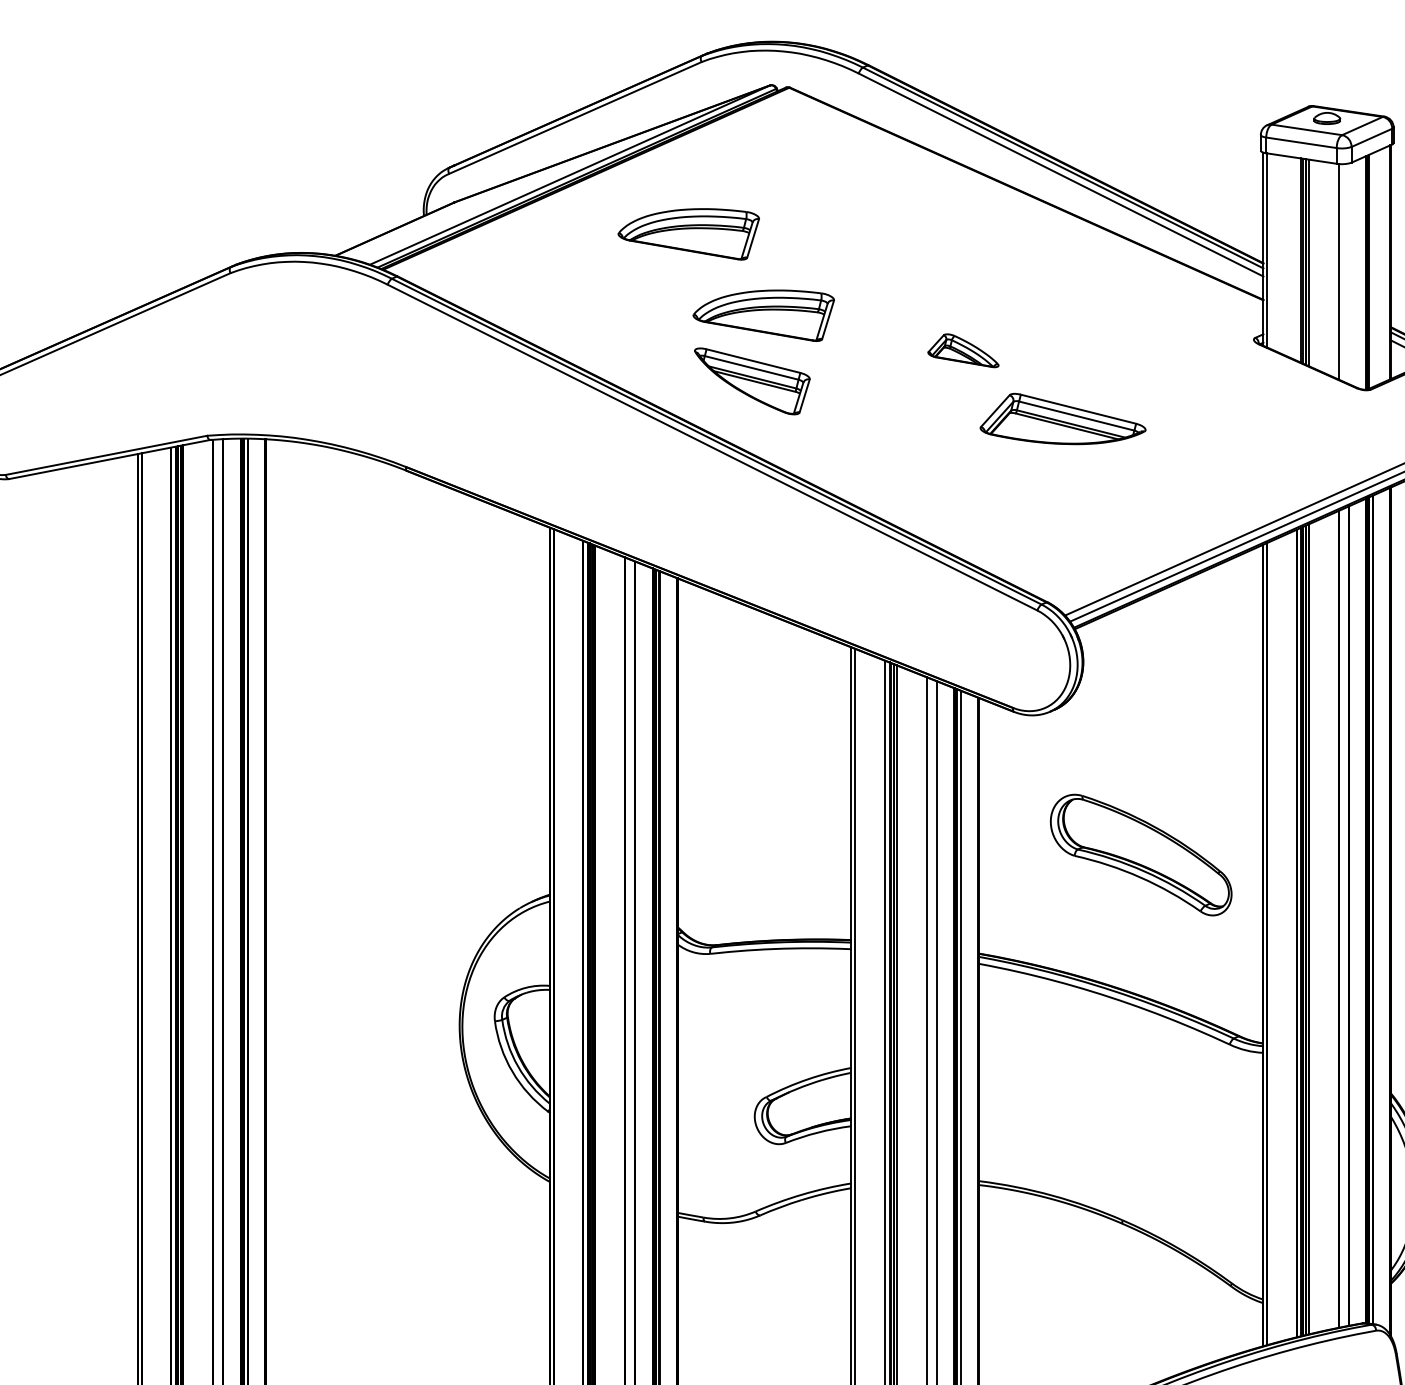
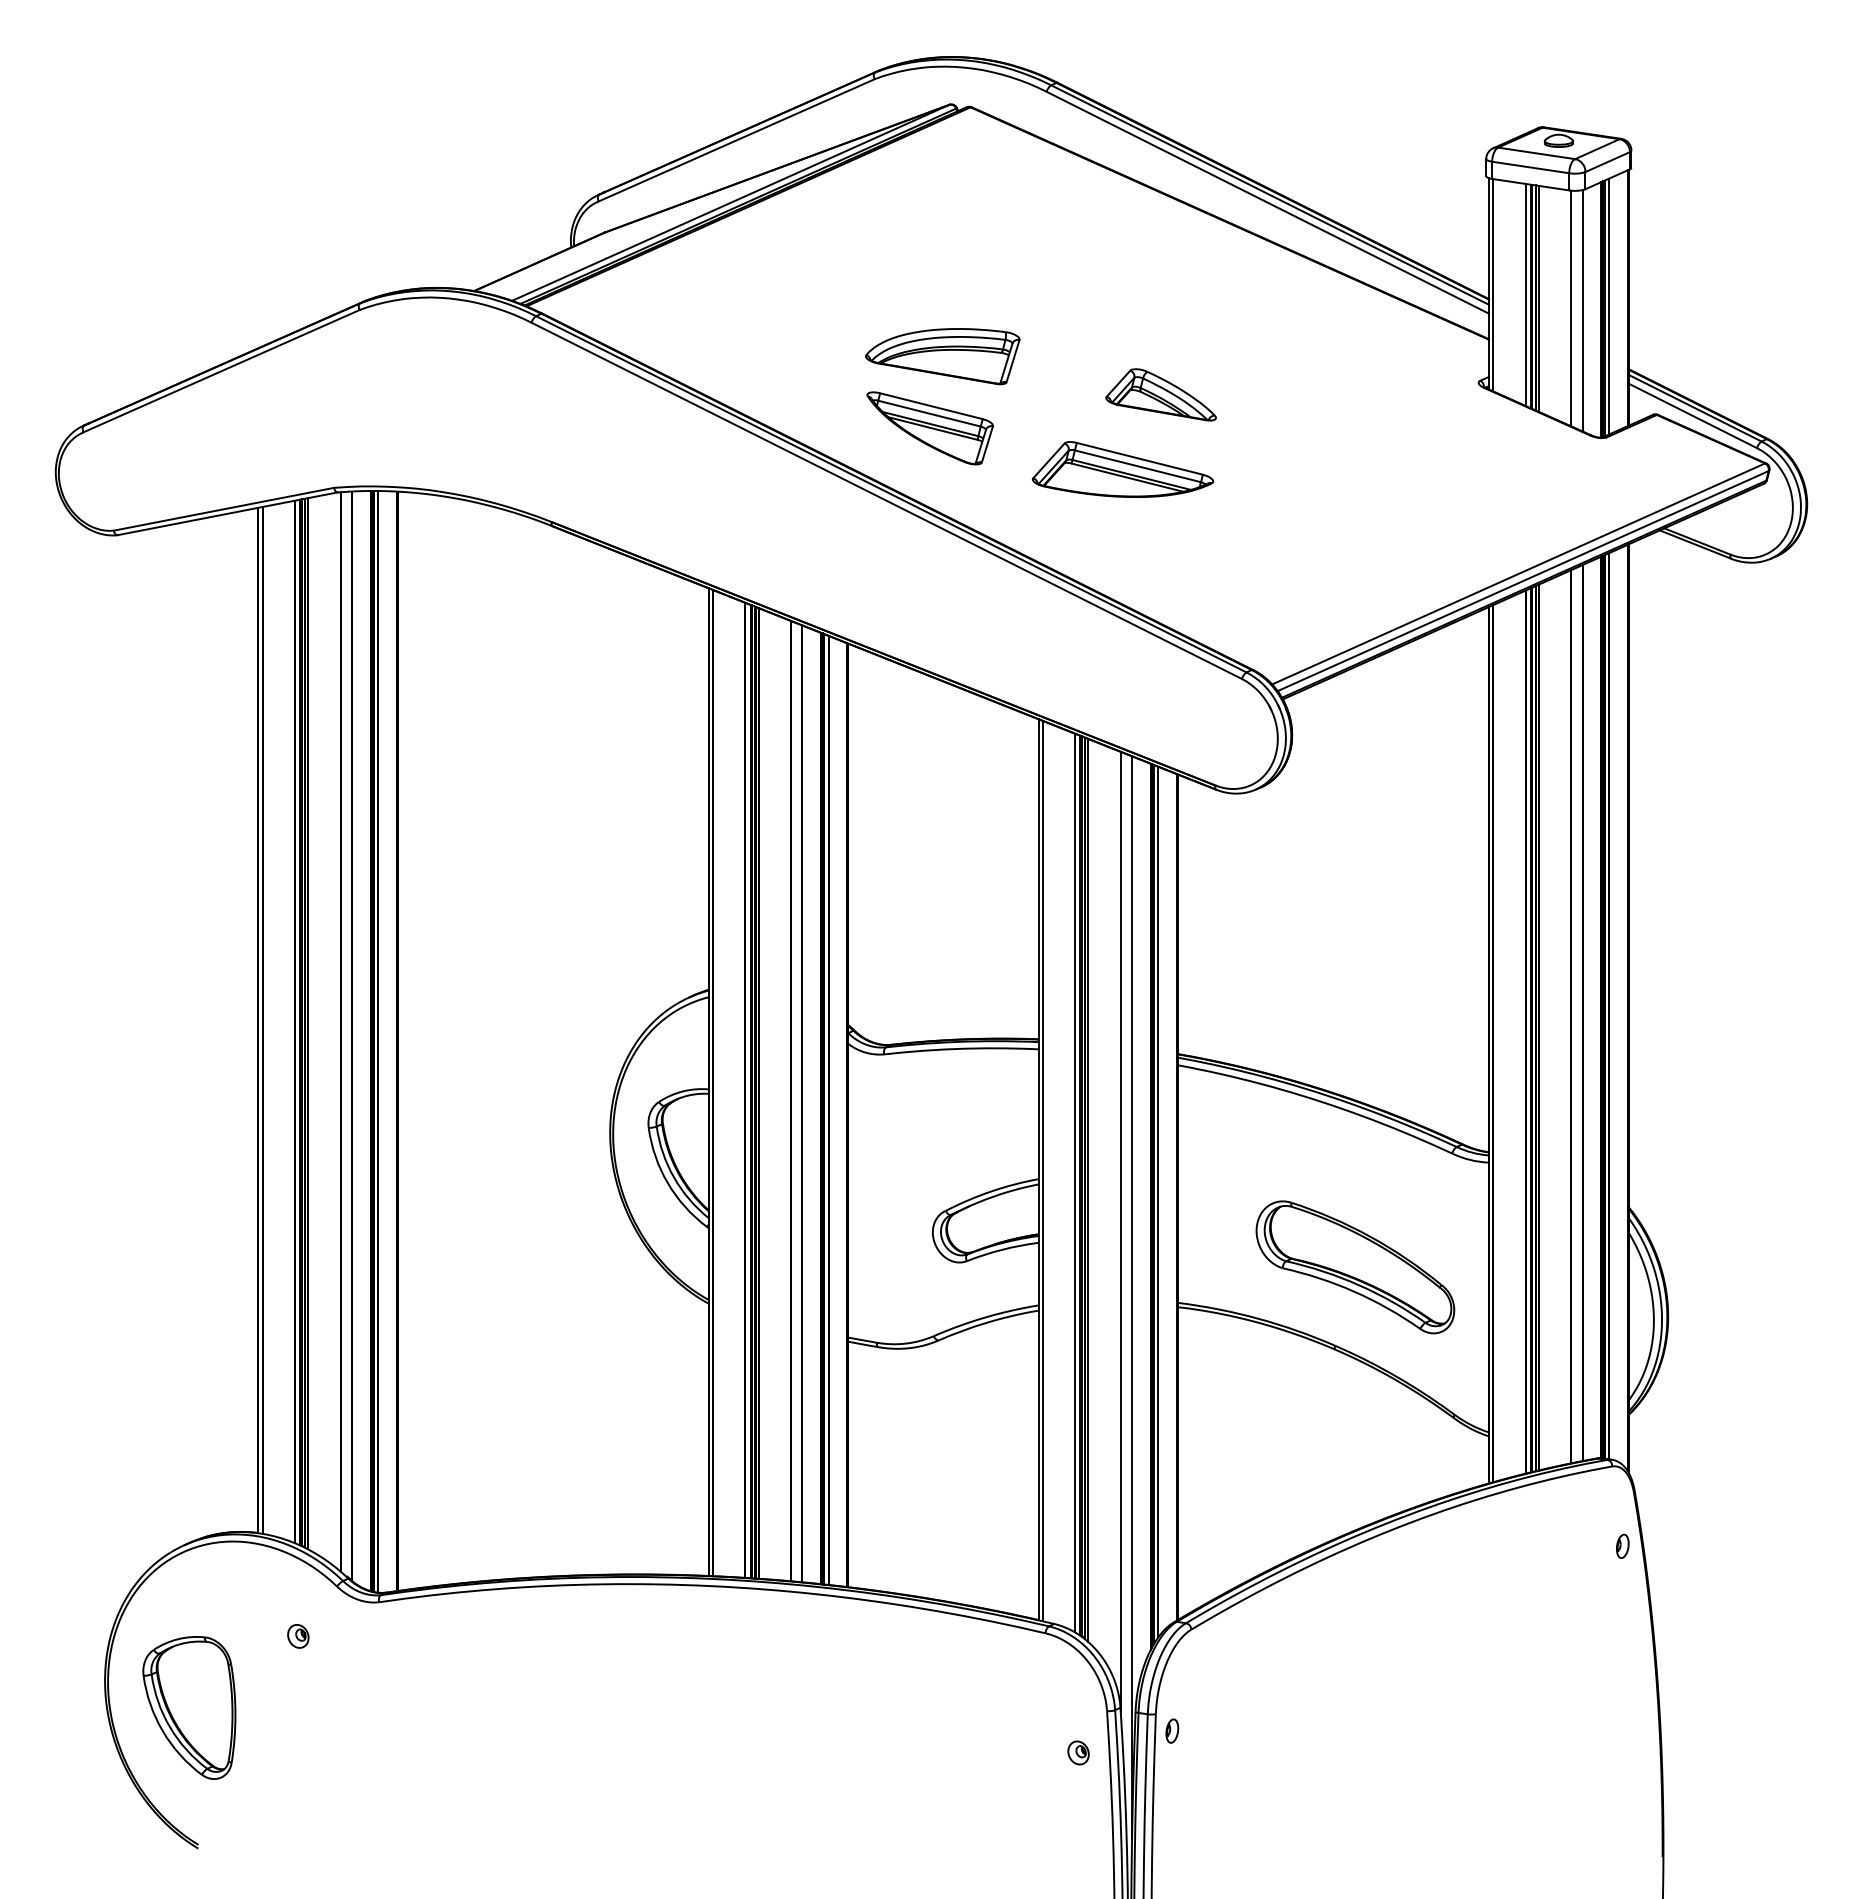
part: (688, 234) -> (860, 267), removed
line: (1296, 258) -> (1525, 294), added
line: (1372, 269) -> (1608, 306), added
line: (1348, 273) -> (1582, 310), added
part: (962, 350) -> (1160, 394), size x1.43
part: (1062, 418) -> (1122, 469), moved
part: (1141, 855) -> (1355, 1267), moved

